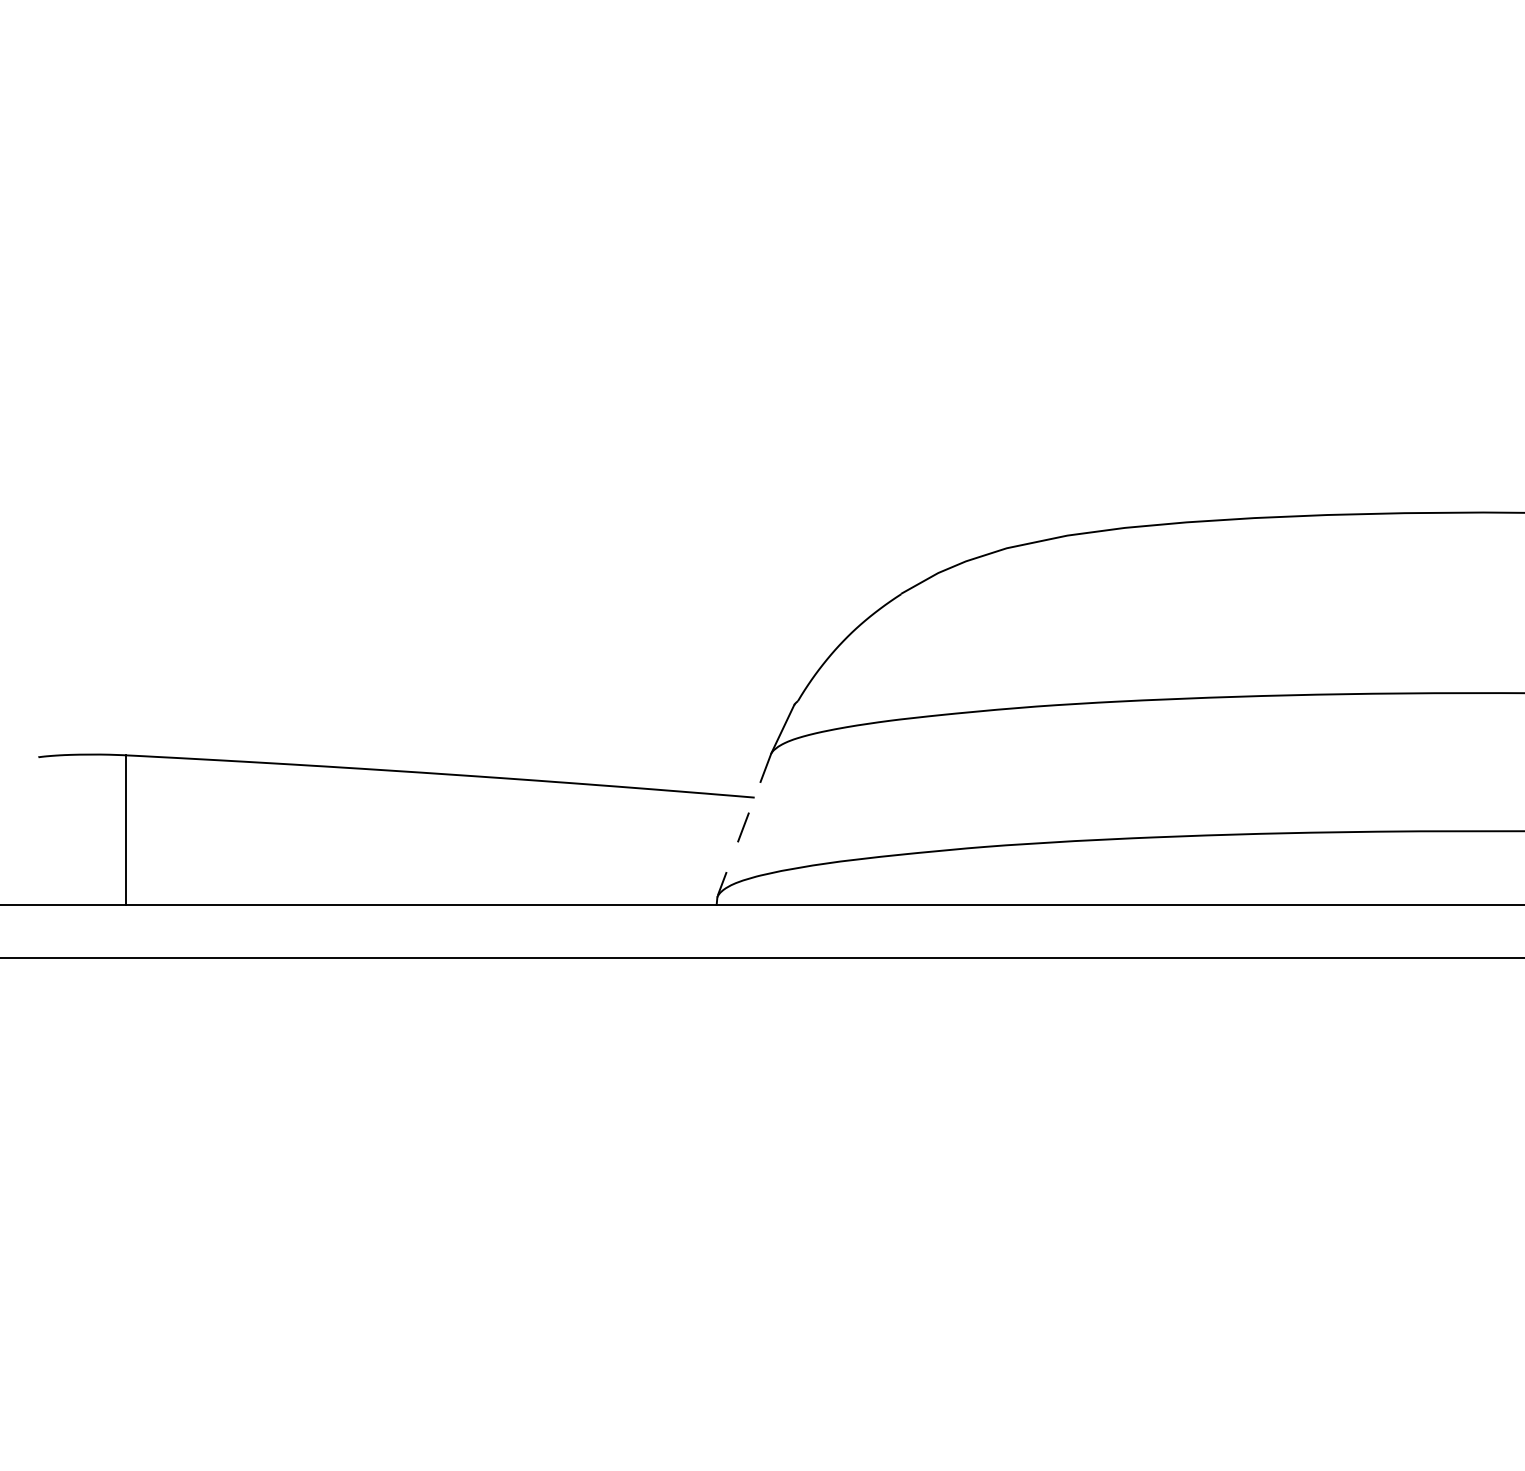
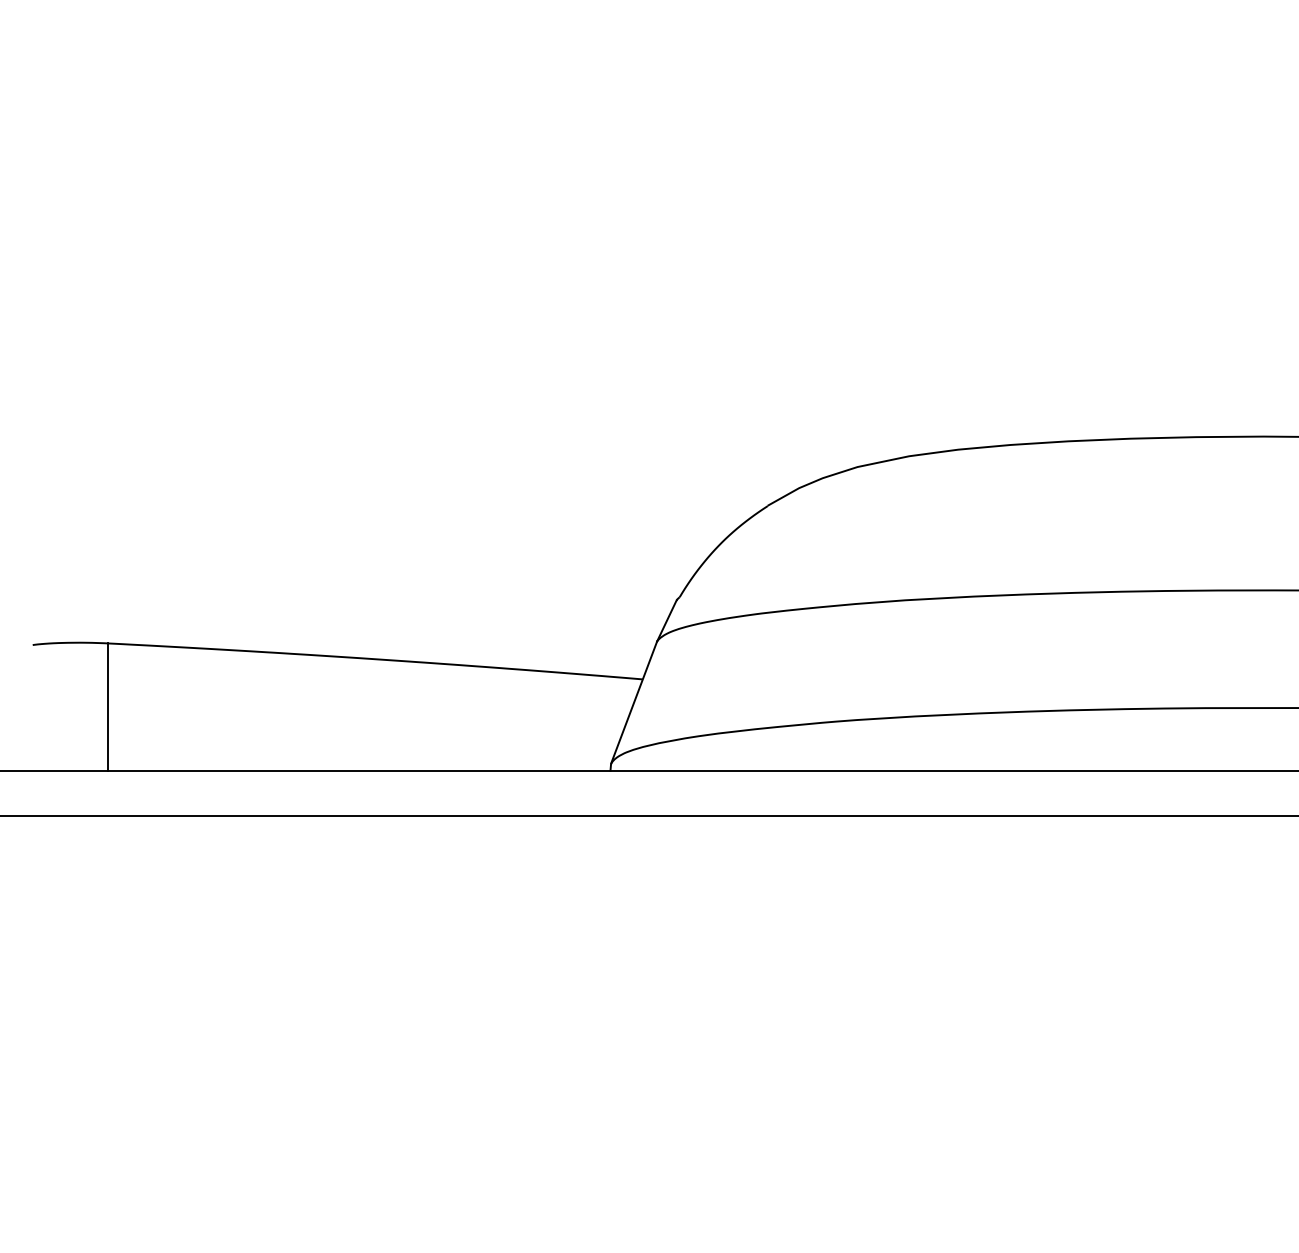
line: (744, 824) -> (634, 702), dashed -> solid

